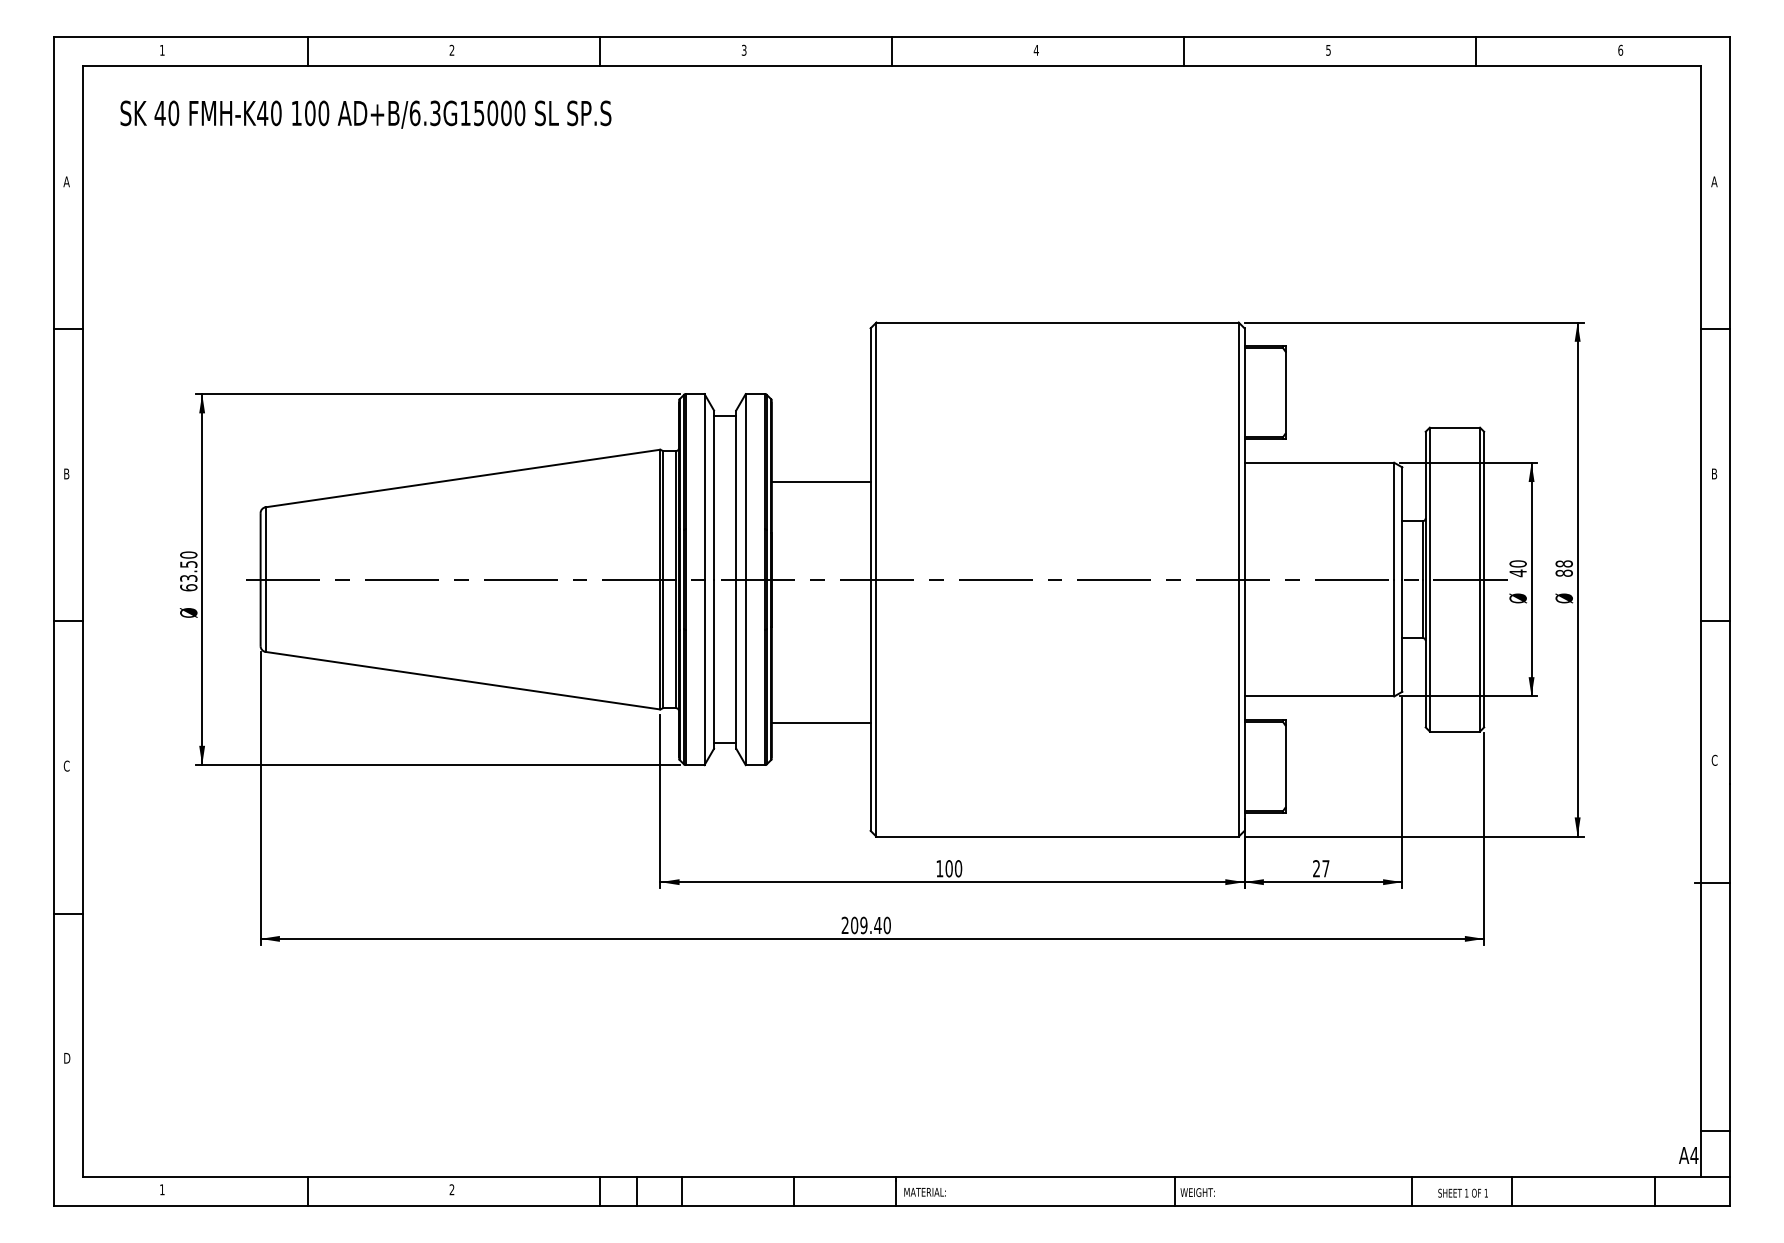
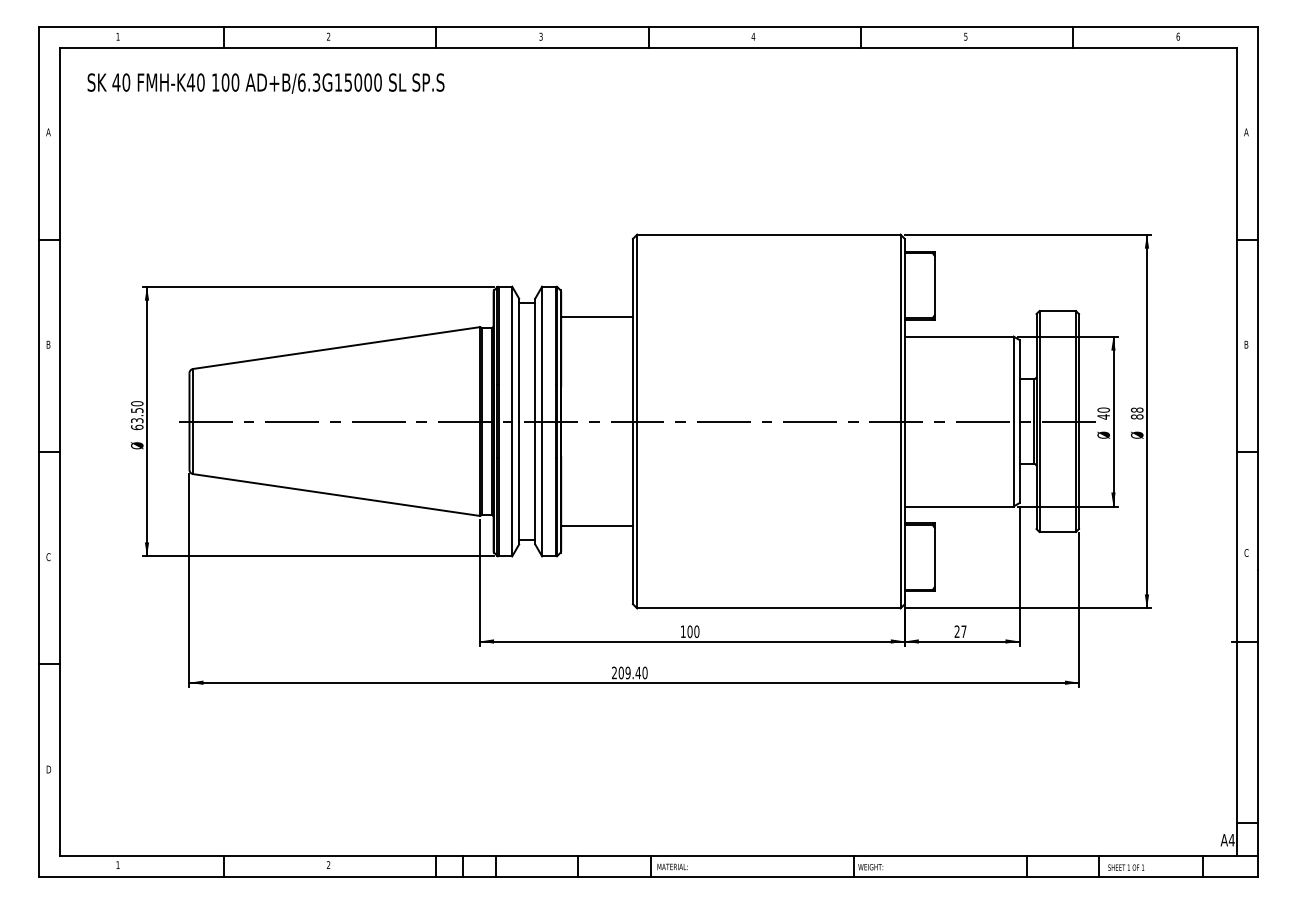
line: (820, 482) -> (596, 317), moved
text: (1462, 1192) -> (1125, 867), moved

